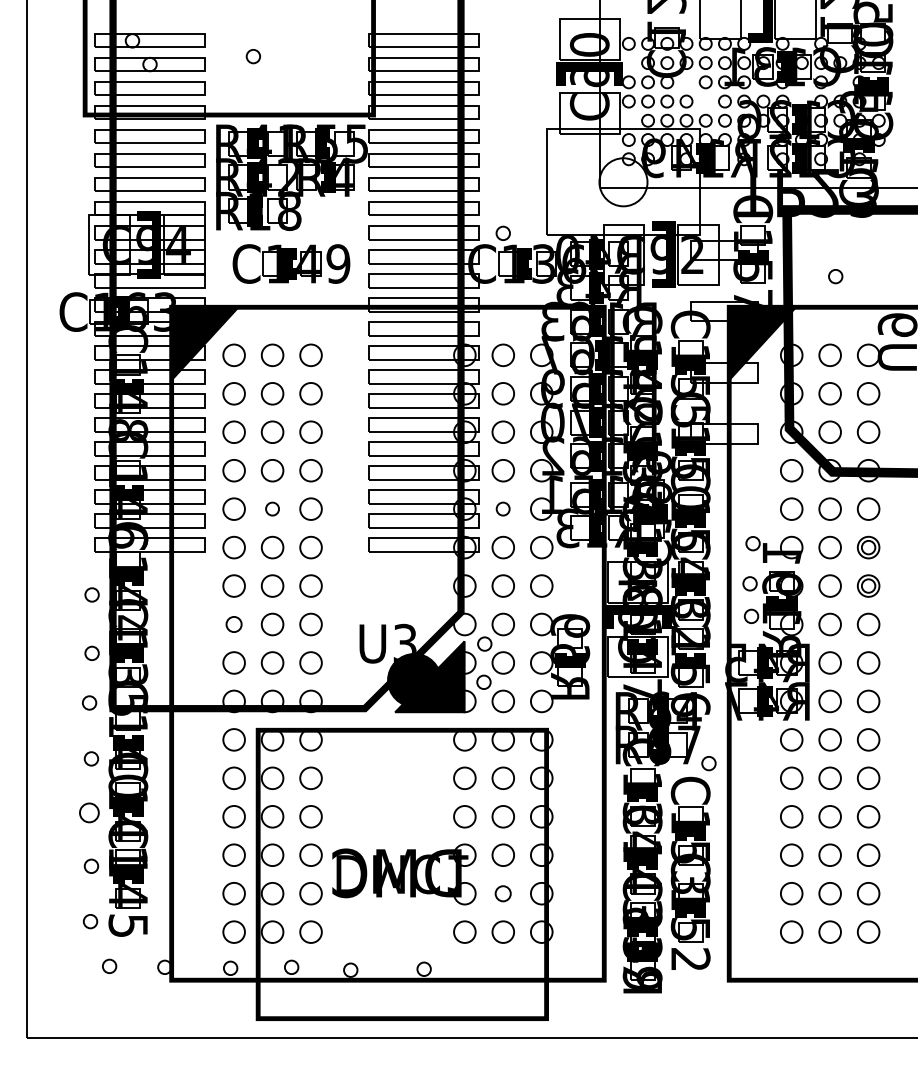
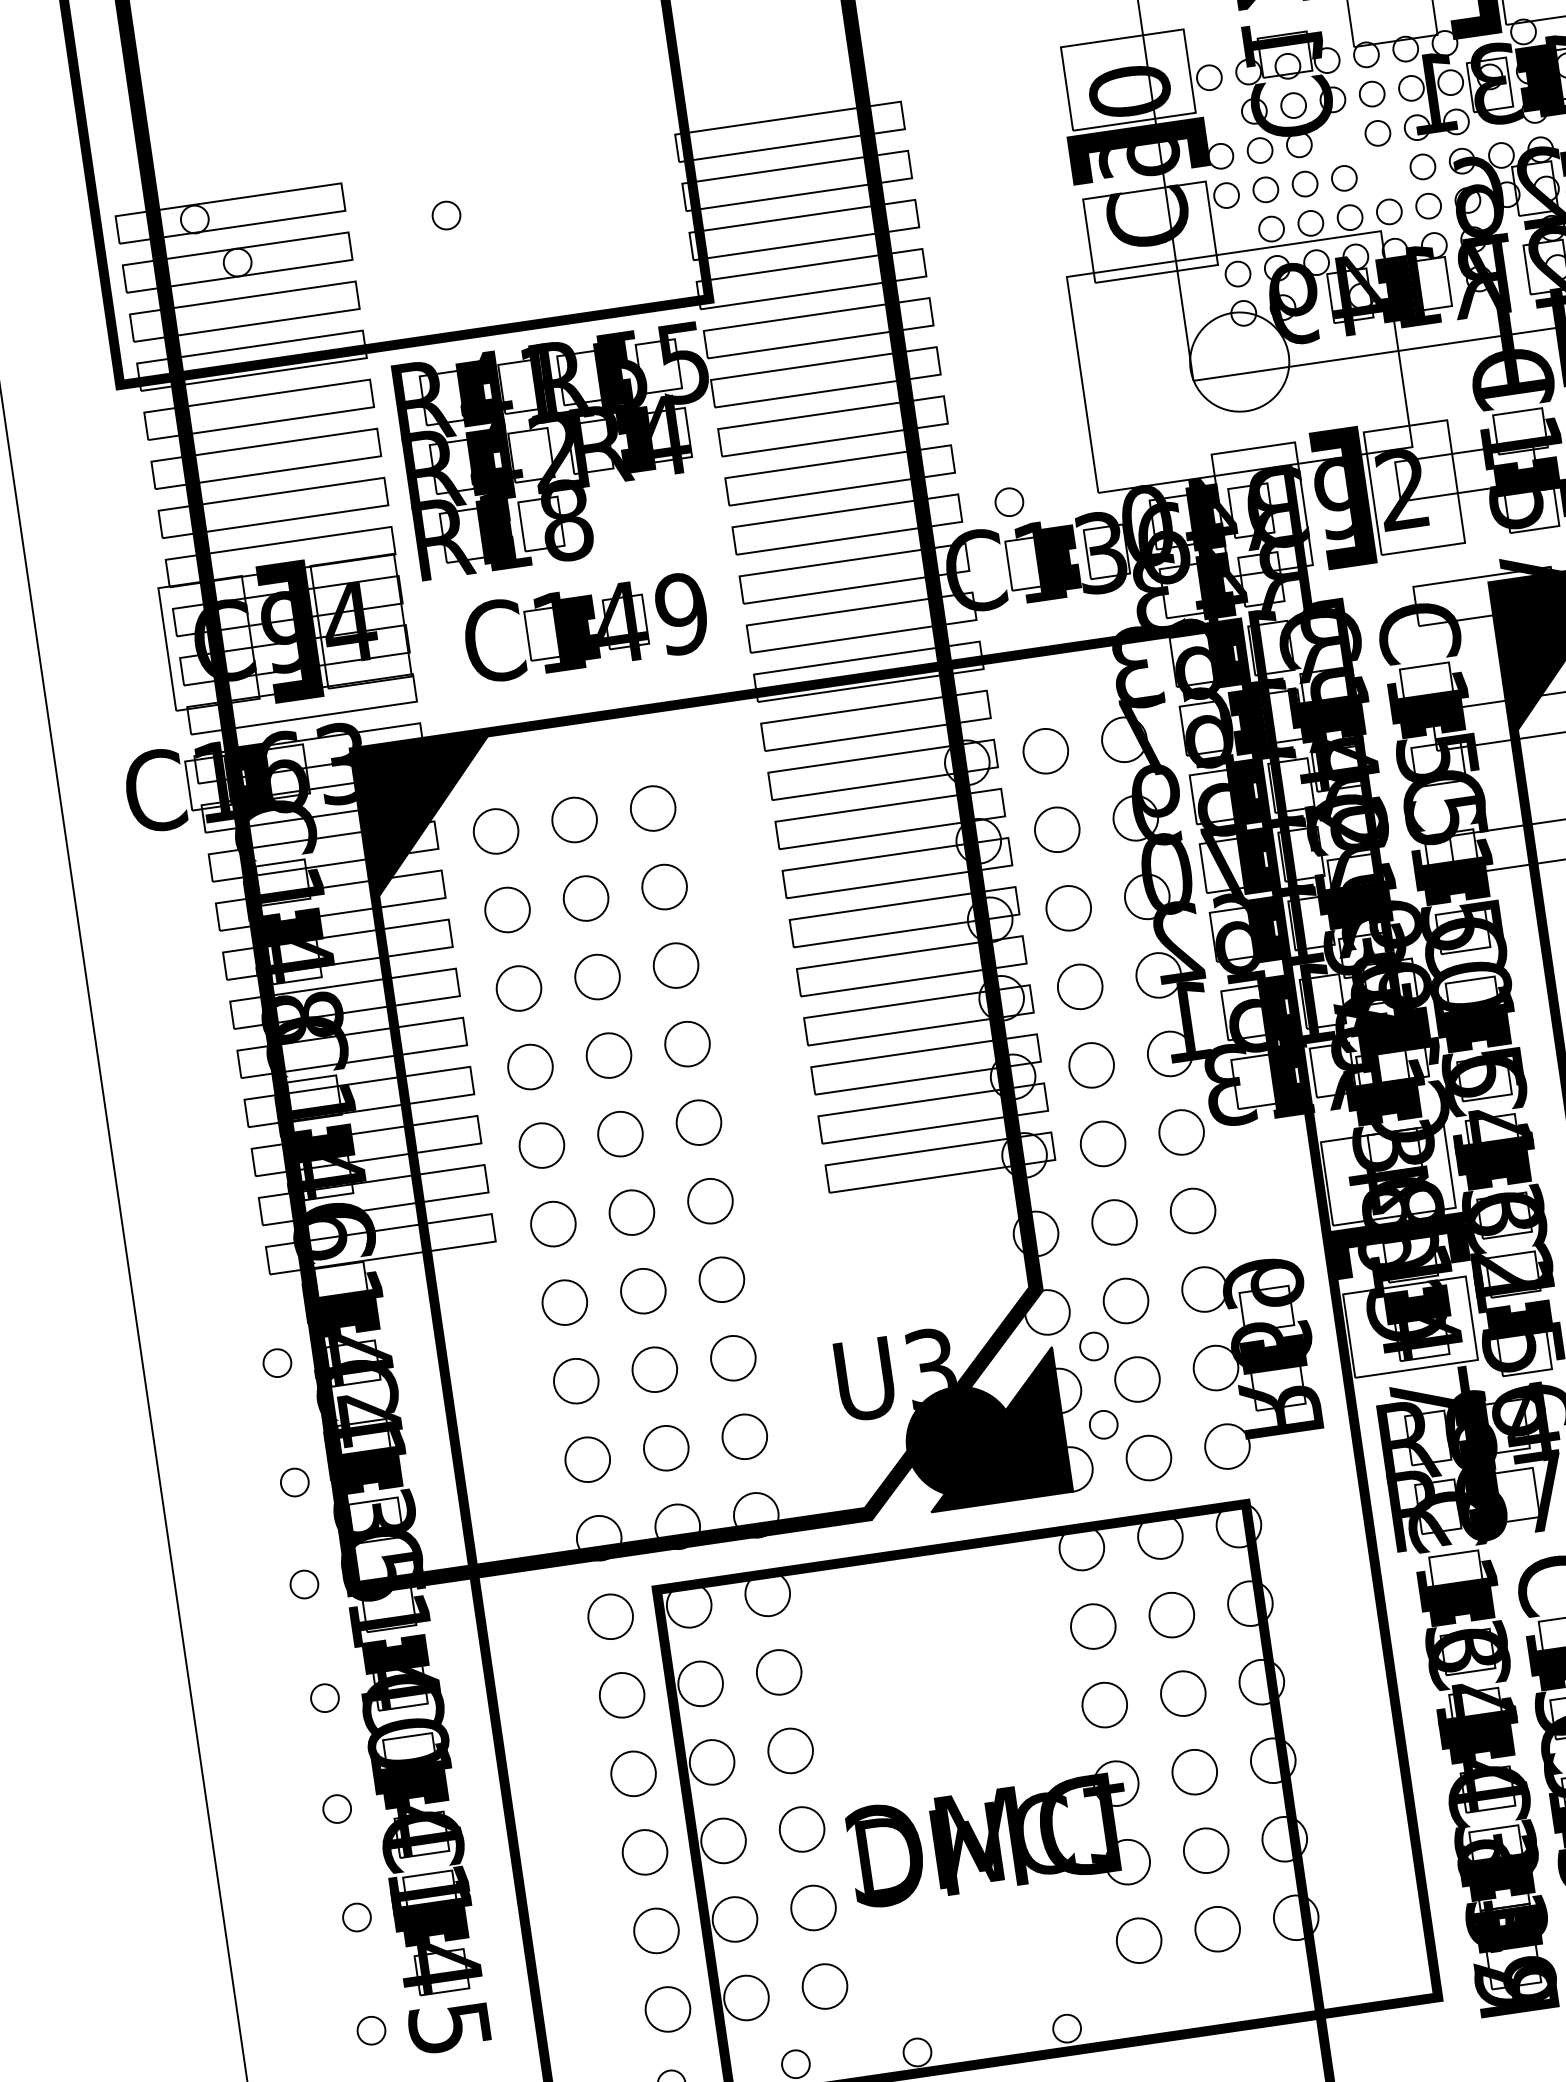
circle: (272, 508) -> (620, 1132), size x1.67
circle: (502, 508) -> (1089, 1064), size x1.67
circle: (233, 624) -> (574, 1381), size x1.43
circle: (89, 812) -> (336, 1808), size x0.71
circle: (502, 893) -> (1204, 1850), size x1.43

